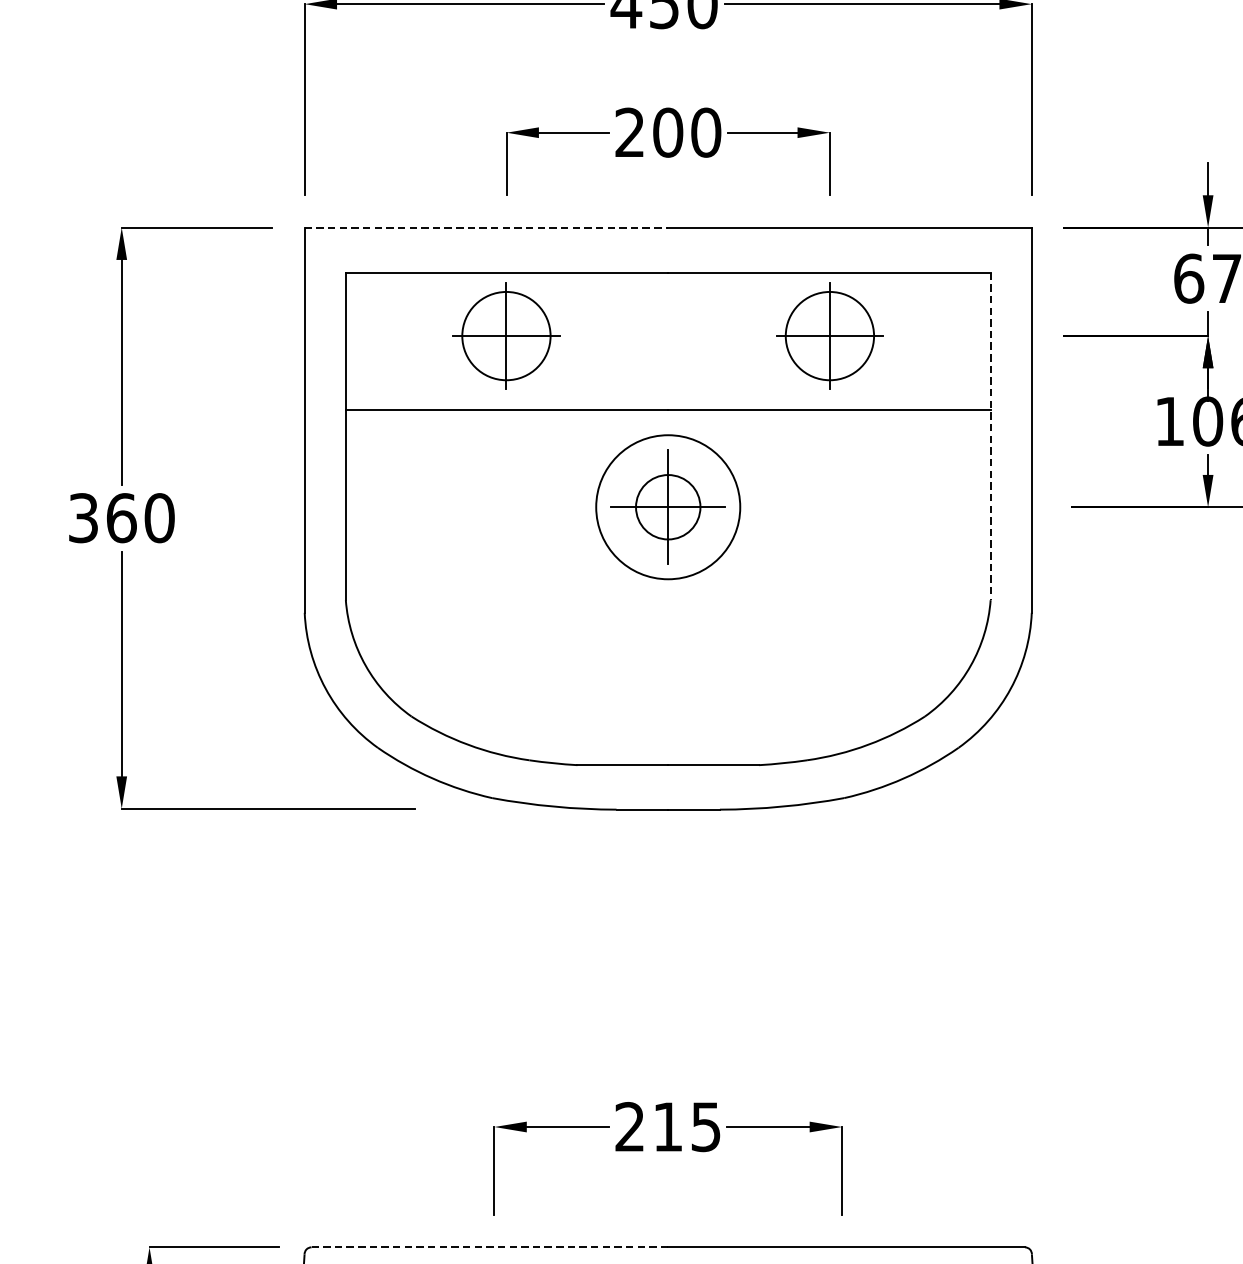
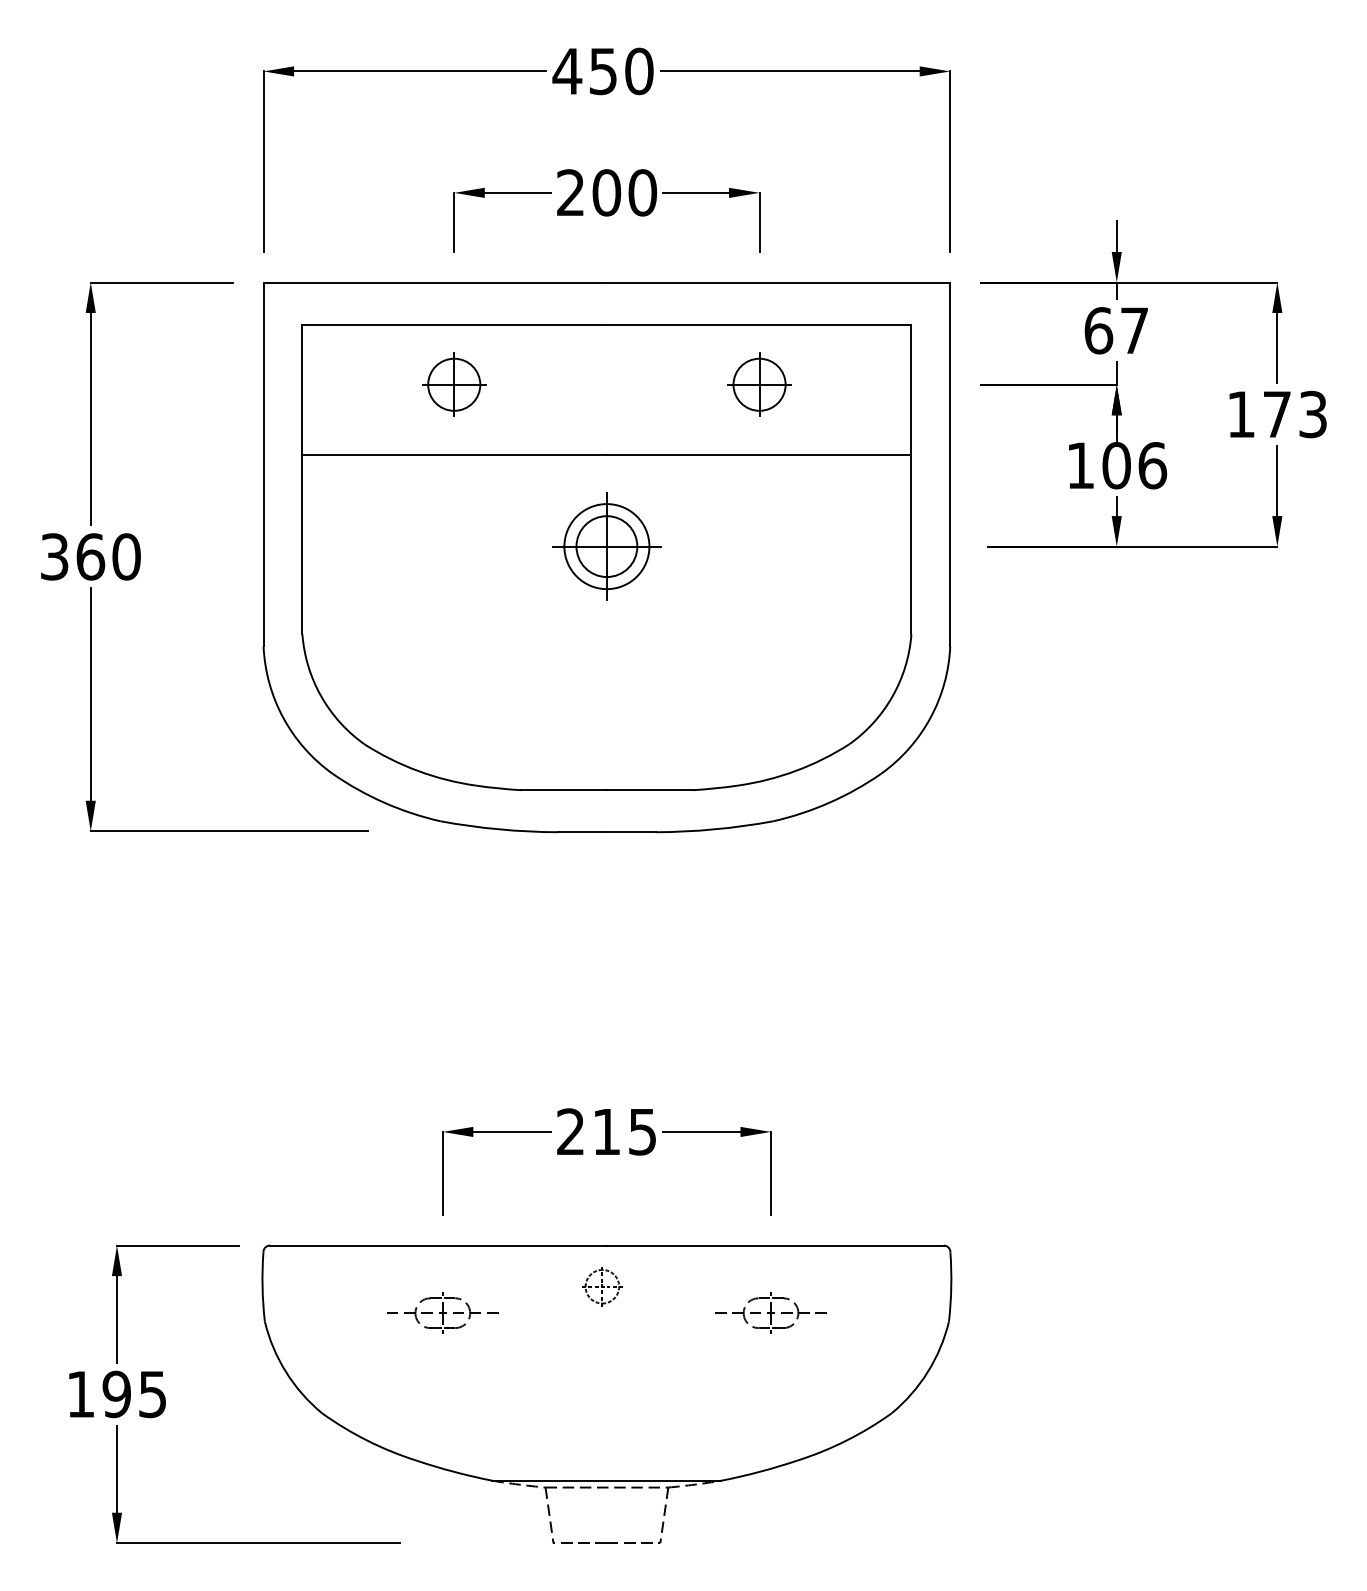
line: (486, 227) -> (435, 282), dashed -> solid
part: (506, 335) -> (454, 384), size x0.62
part: (829, 335) -> (759, 384), size x0.62
line: (990, 436) -> (911, 479), dashed -> solid
circle: (667, 507) -> (606, 546), size x0.62
line: (489, 1247) -> (438, 1245), dashed -> solid

